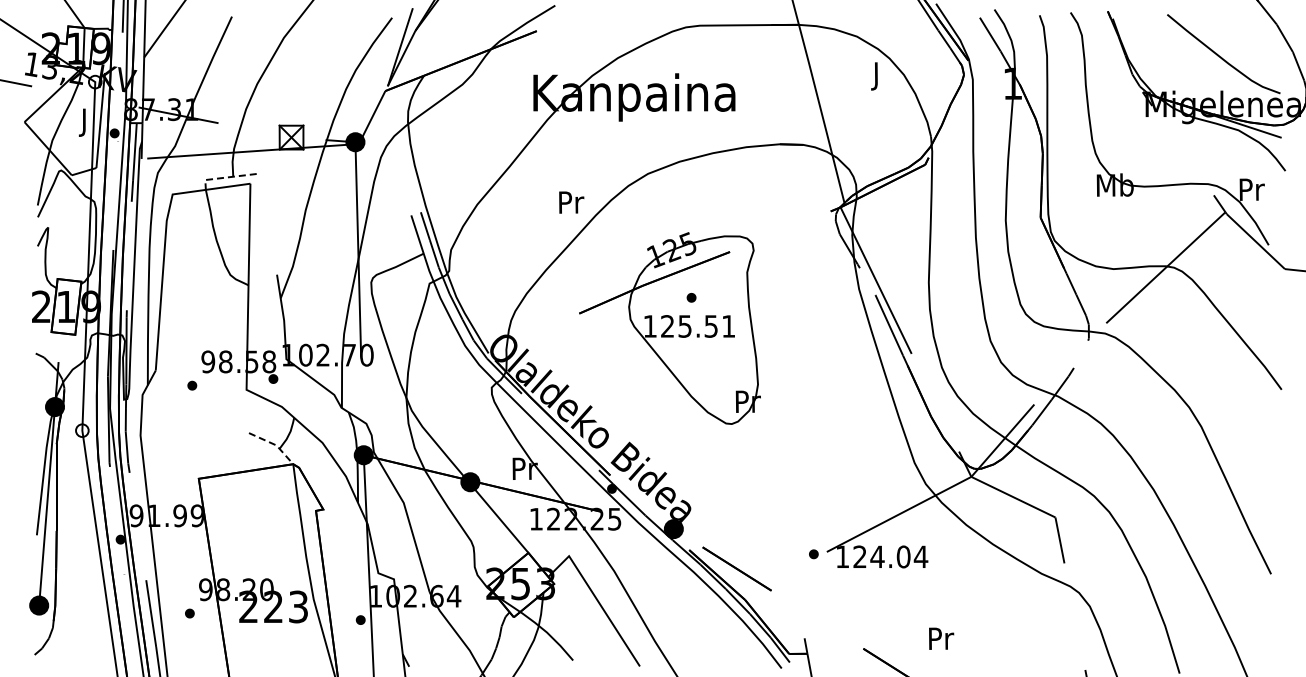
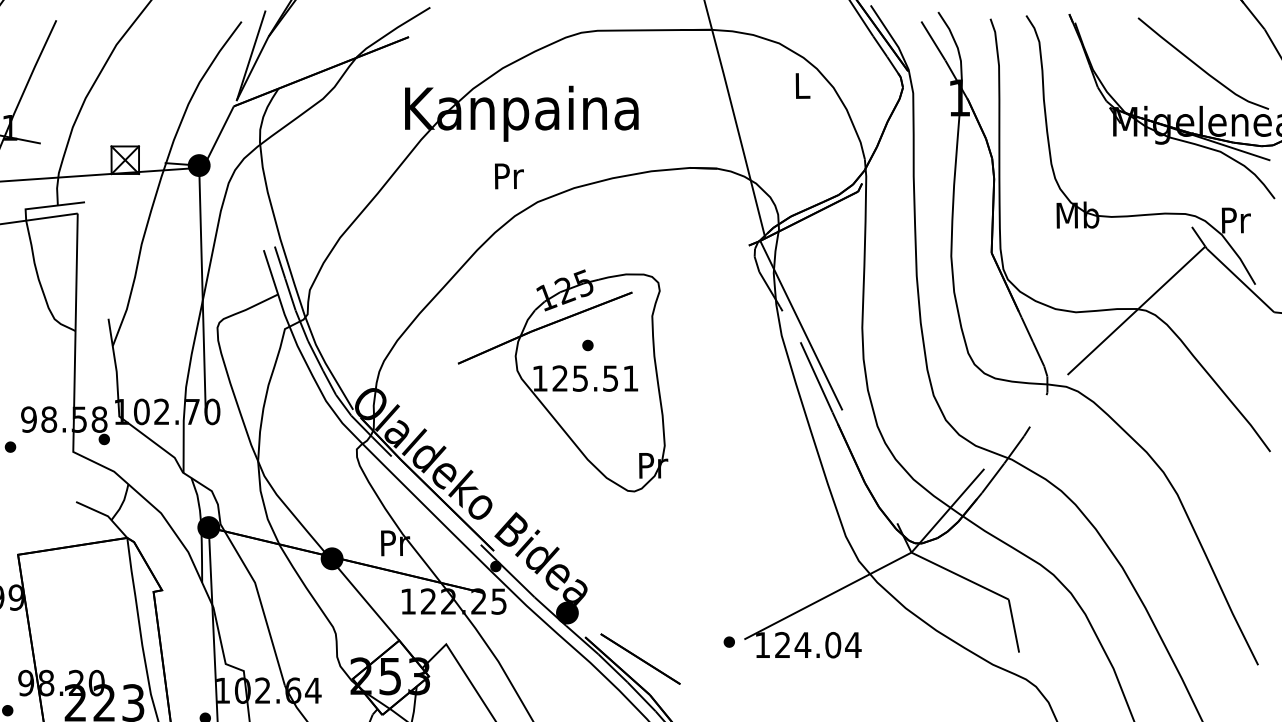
text: (877, 76) -> (802, 89), J -> L
line: (225, 177) -> (48, 206), dashed -> solid
text: (571, 202) -> (509, 176), moved
line: (274, 444) -> (105, 515), dashed -> solid

